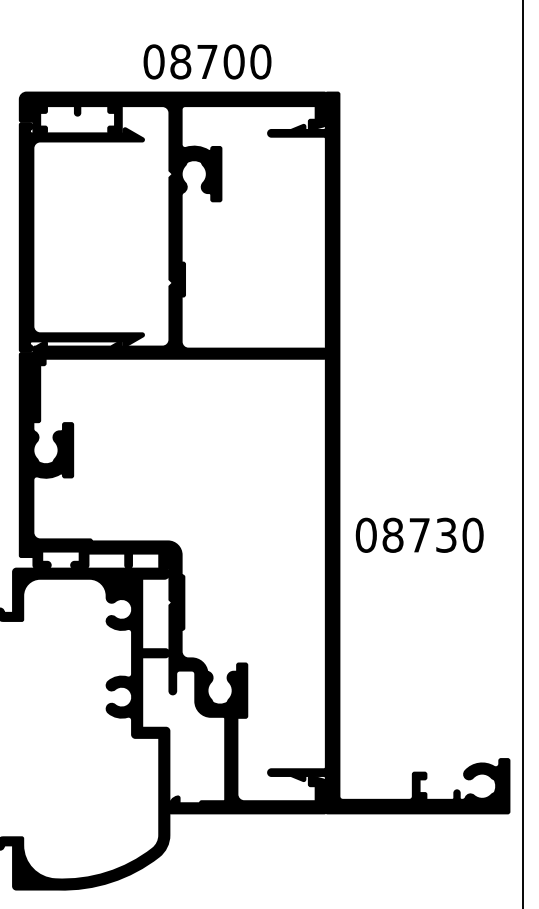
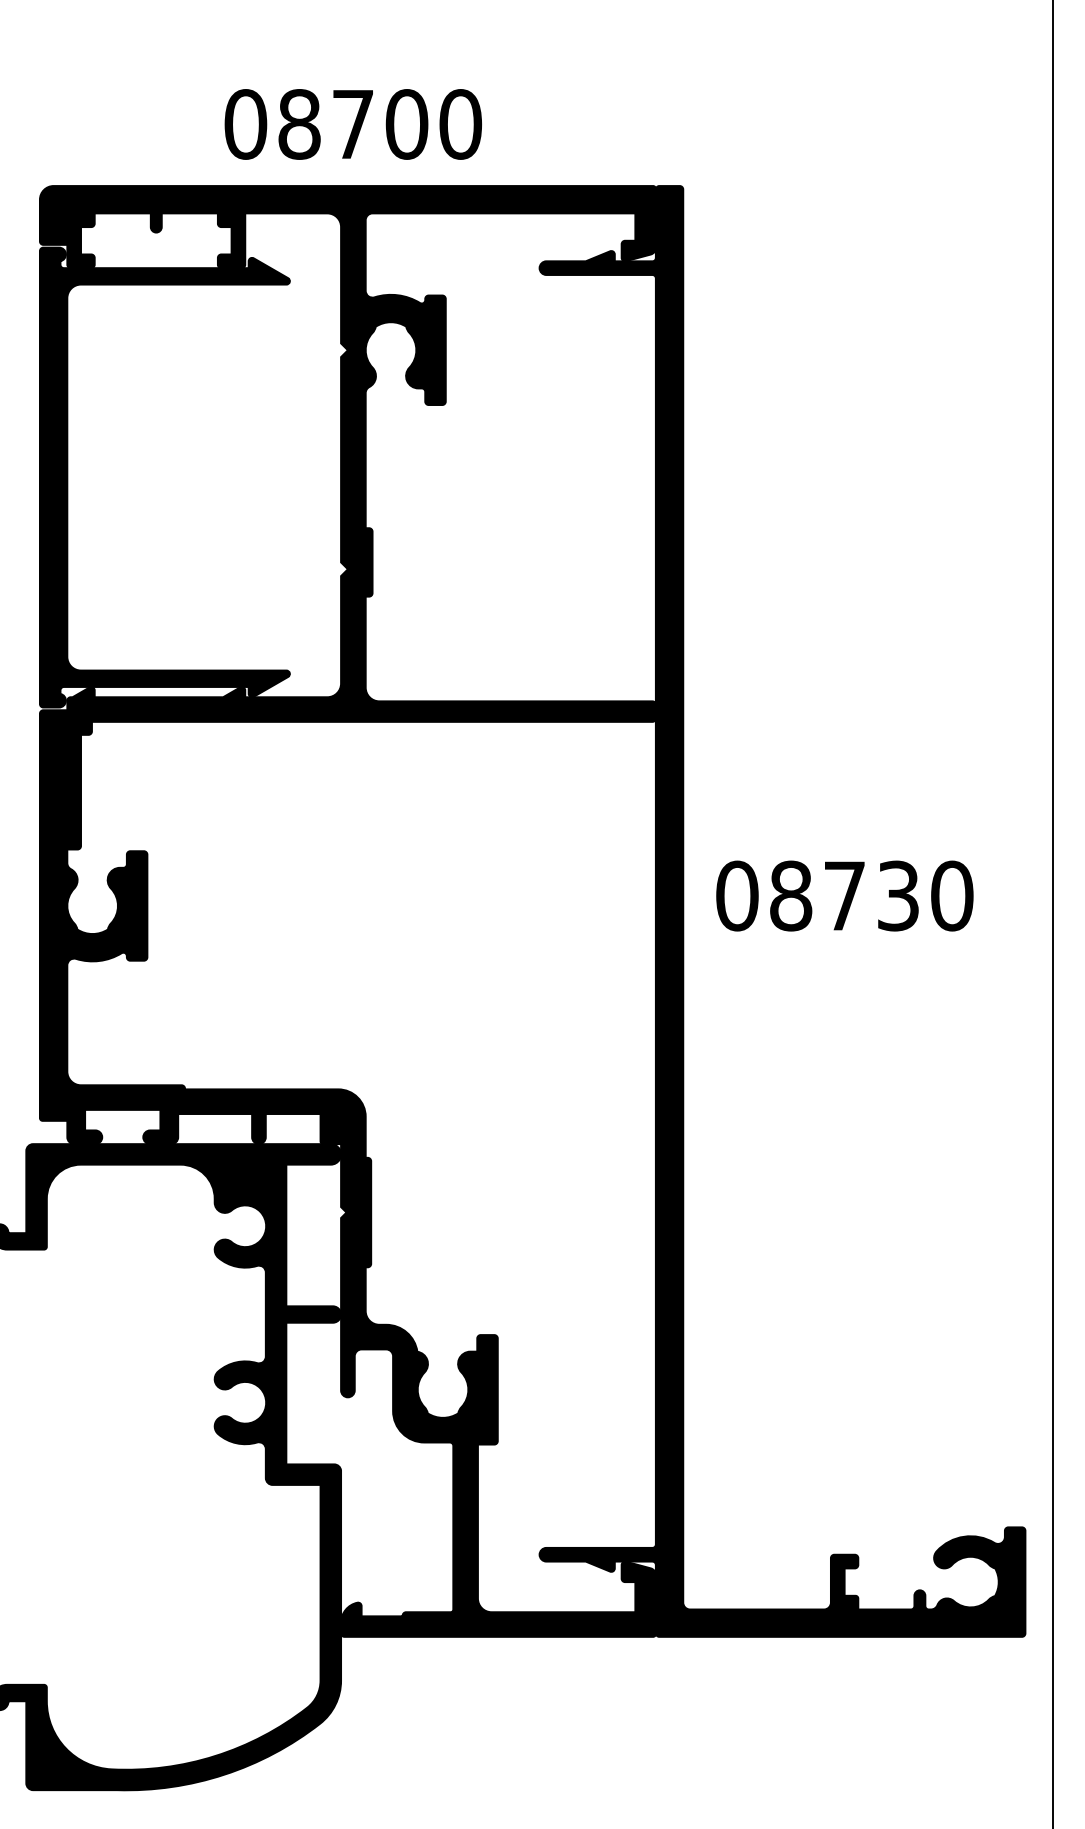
text: (207, 61) -> (353, 123), moved
text: (419, 534) -> (844, 894), moved

